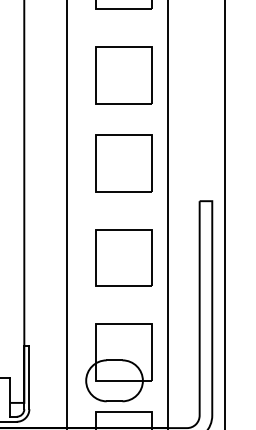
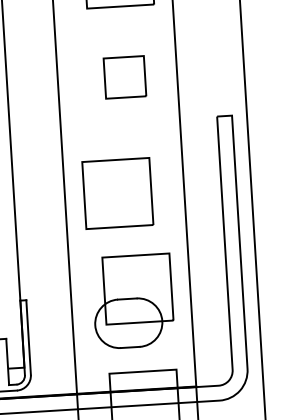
part: (123, 163) -> (124, 77), size x0.6
part: (123, 257) -> (117, 193), moved
part: (118, 362) -> (132, 301), moved

